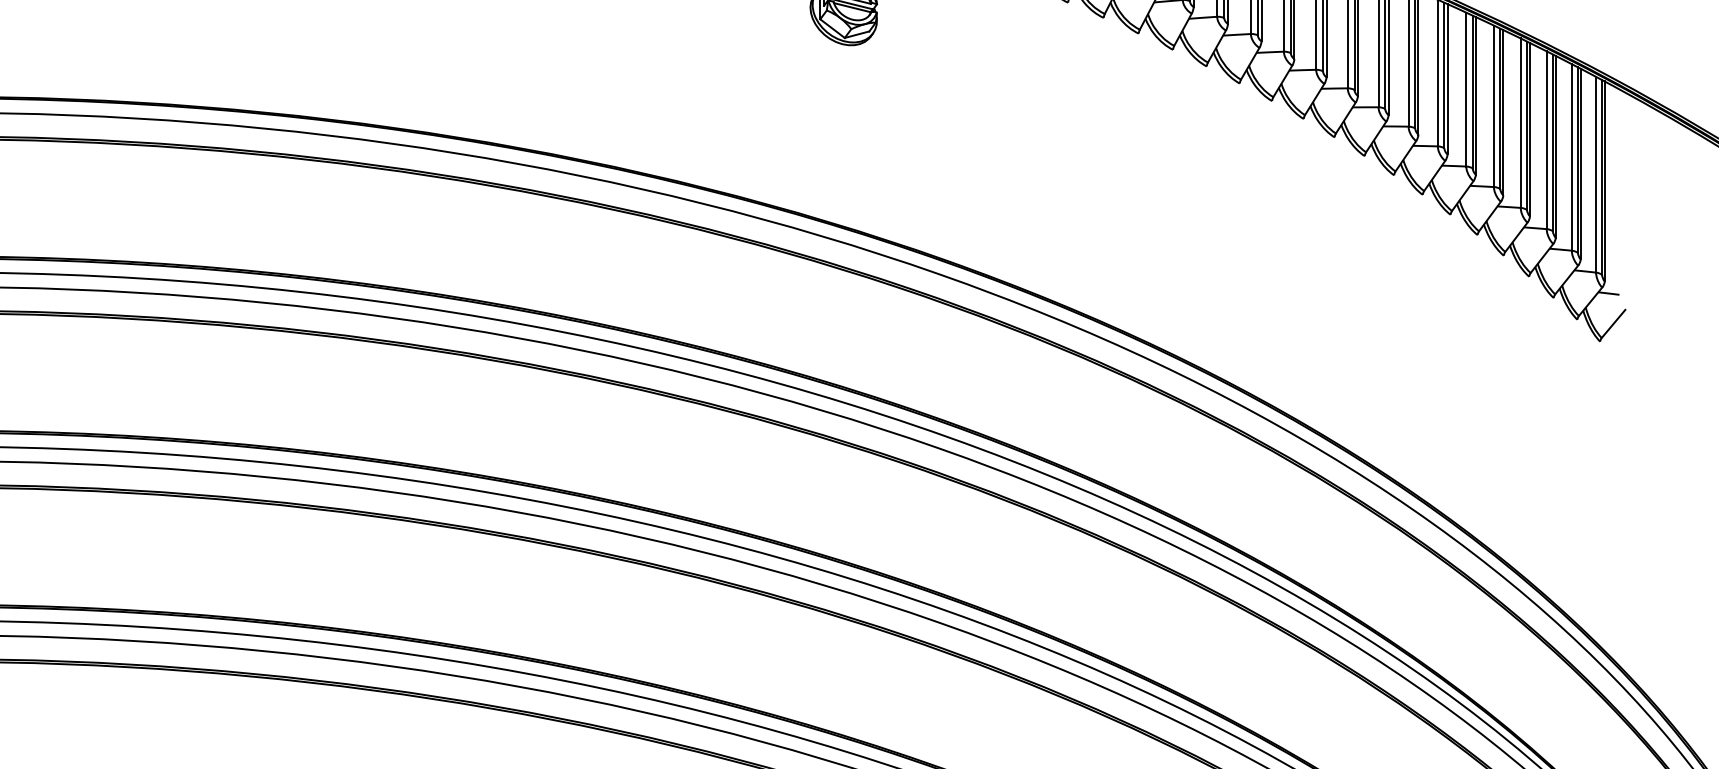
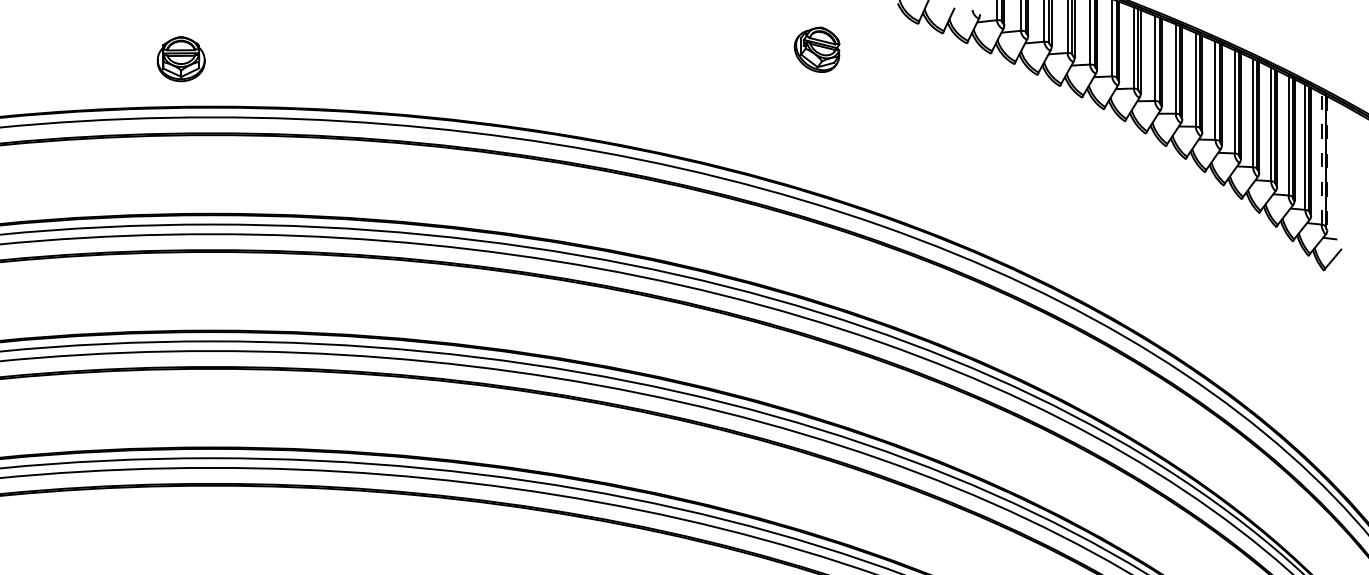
line: (1595, 174) -> (1321, 158), solid -> dashed
line: (1604, 181) -> (1327, 163), solid -> dashed

